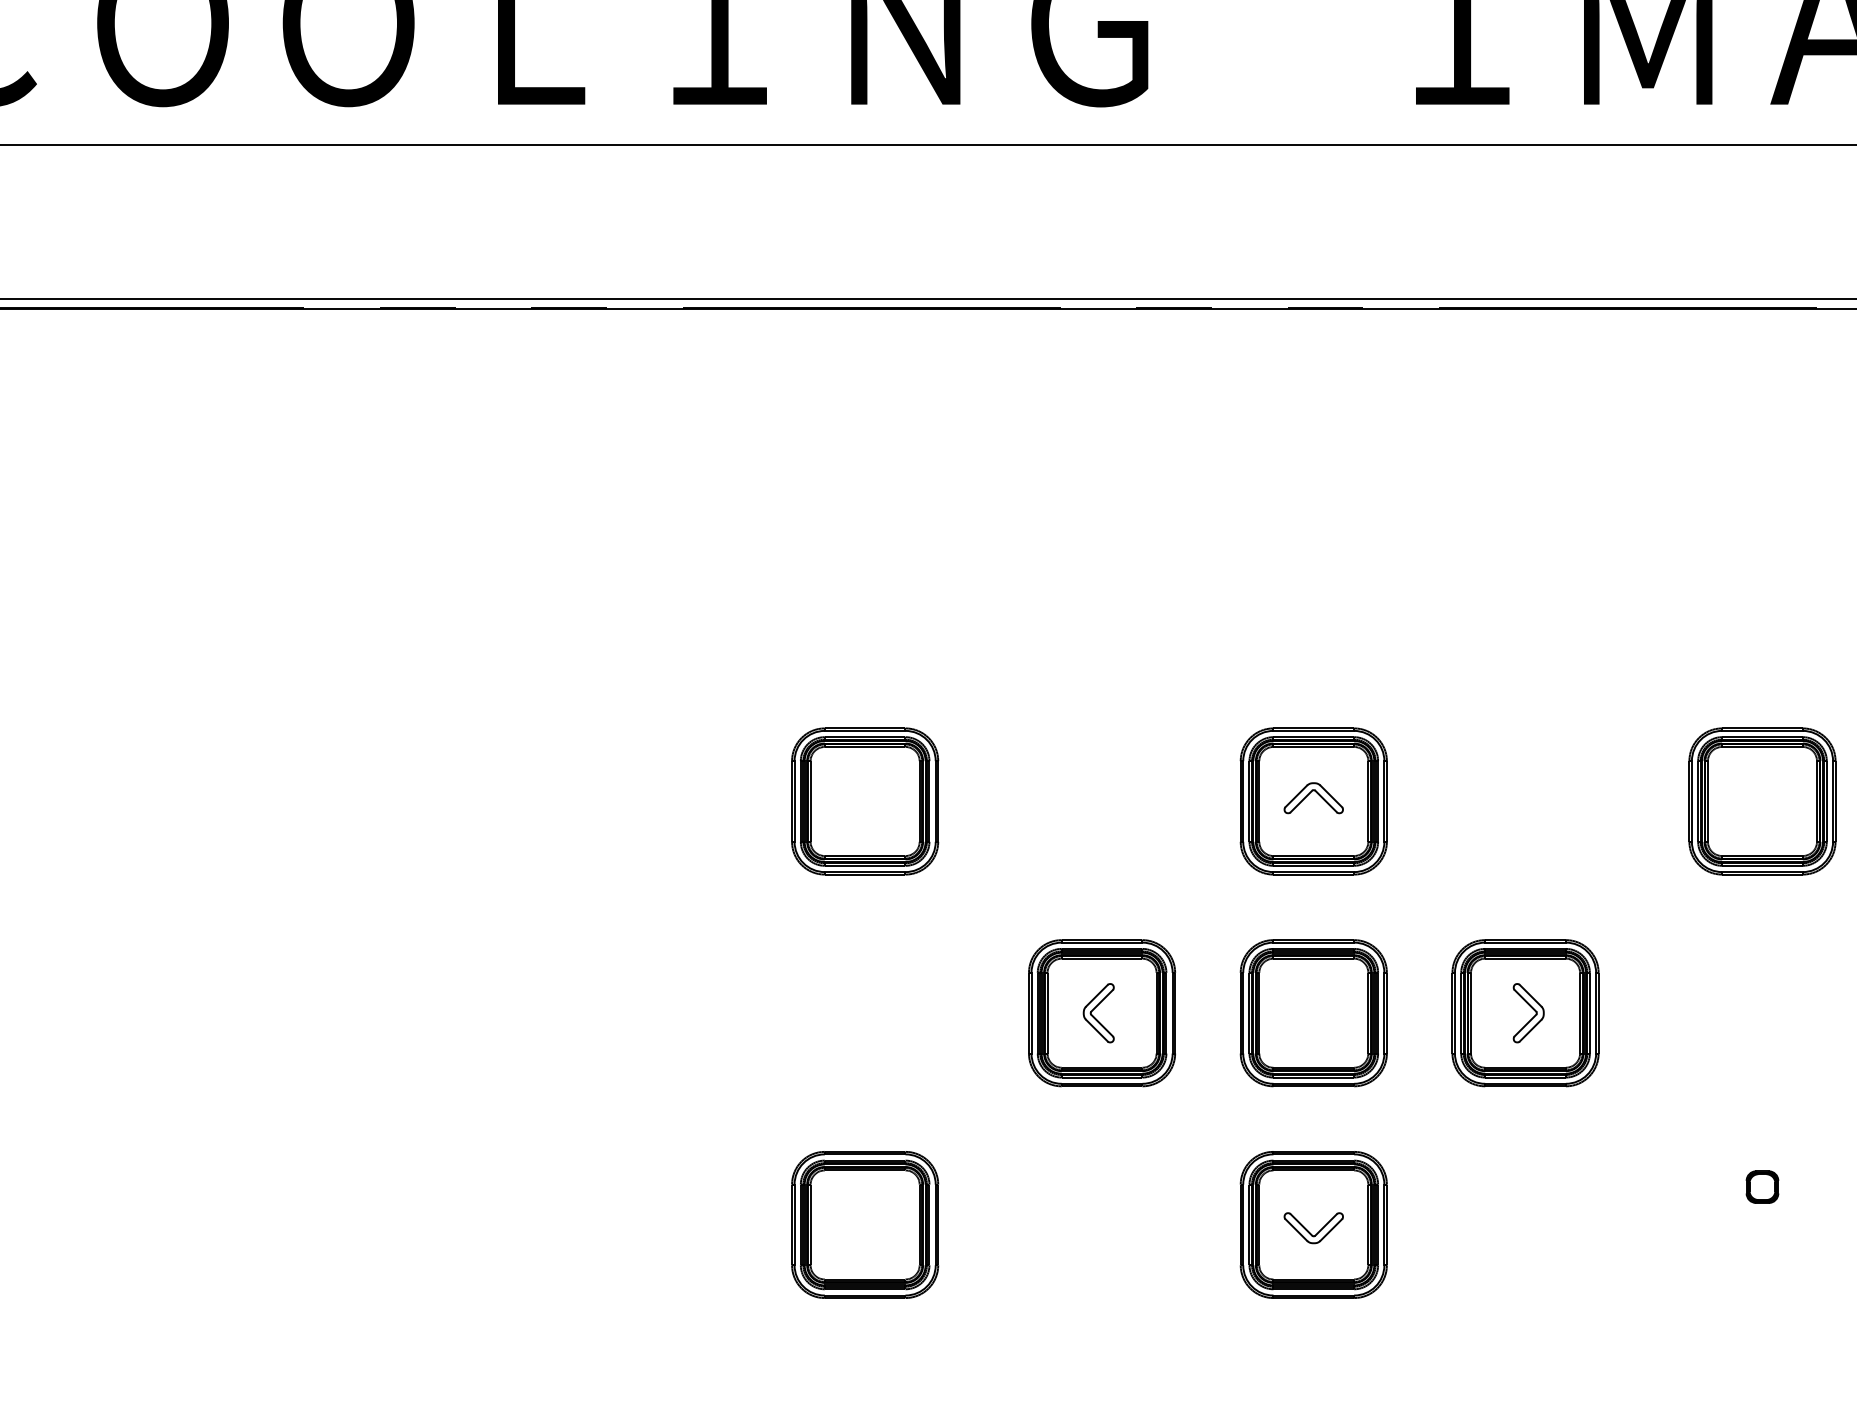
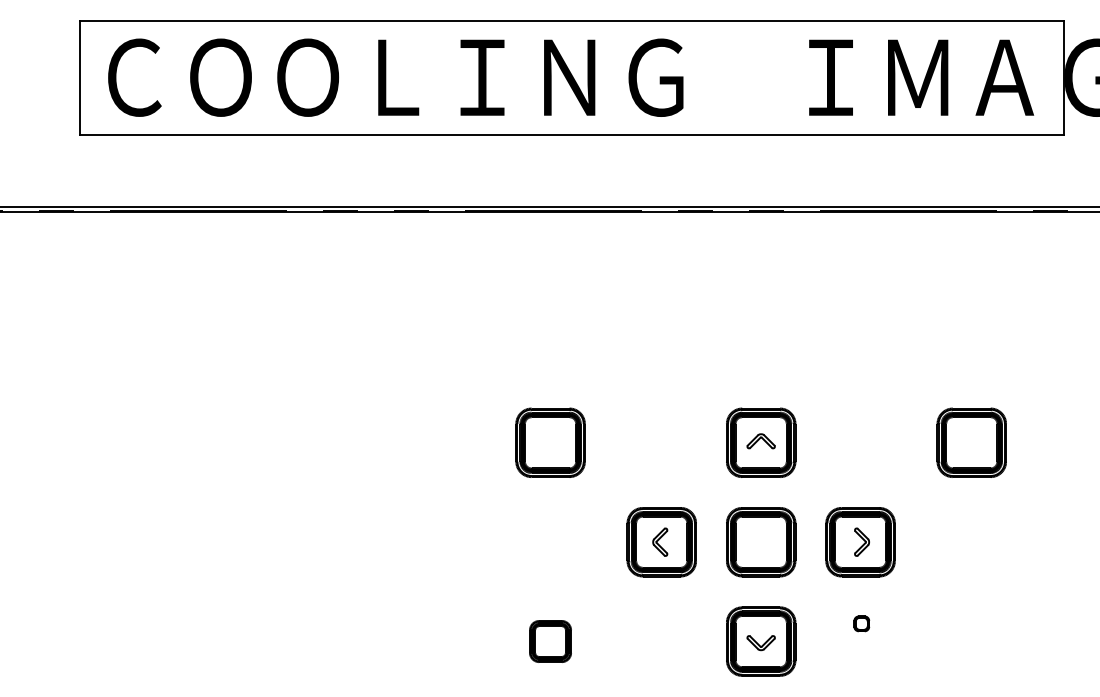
part: (1761, 1186) -> (861, 623), moved
part: (864, 1224) -> (550, 641), size x0.6

